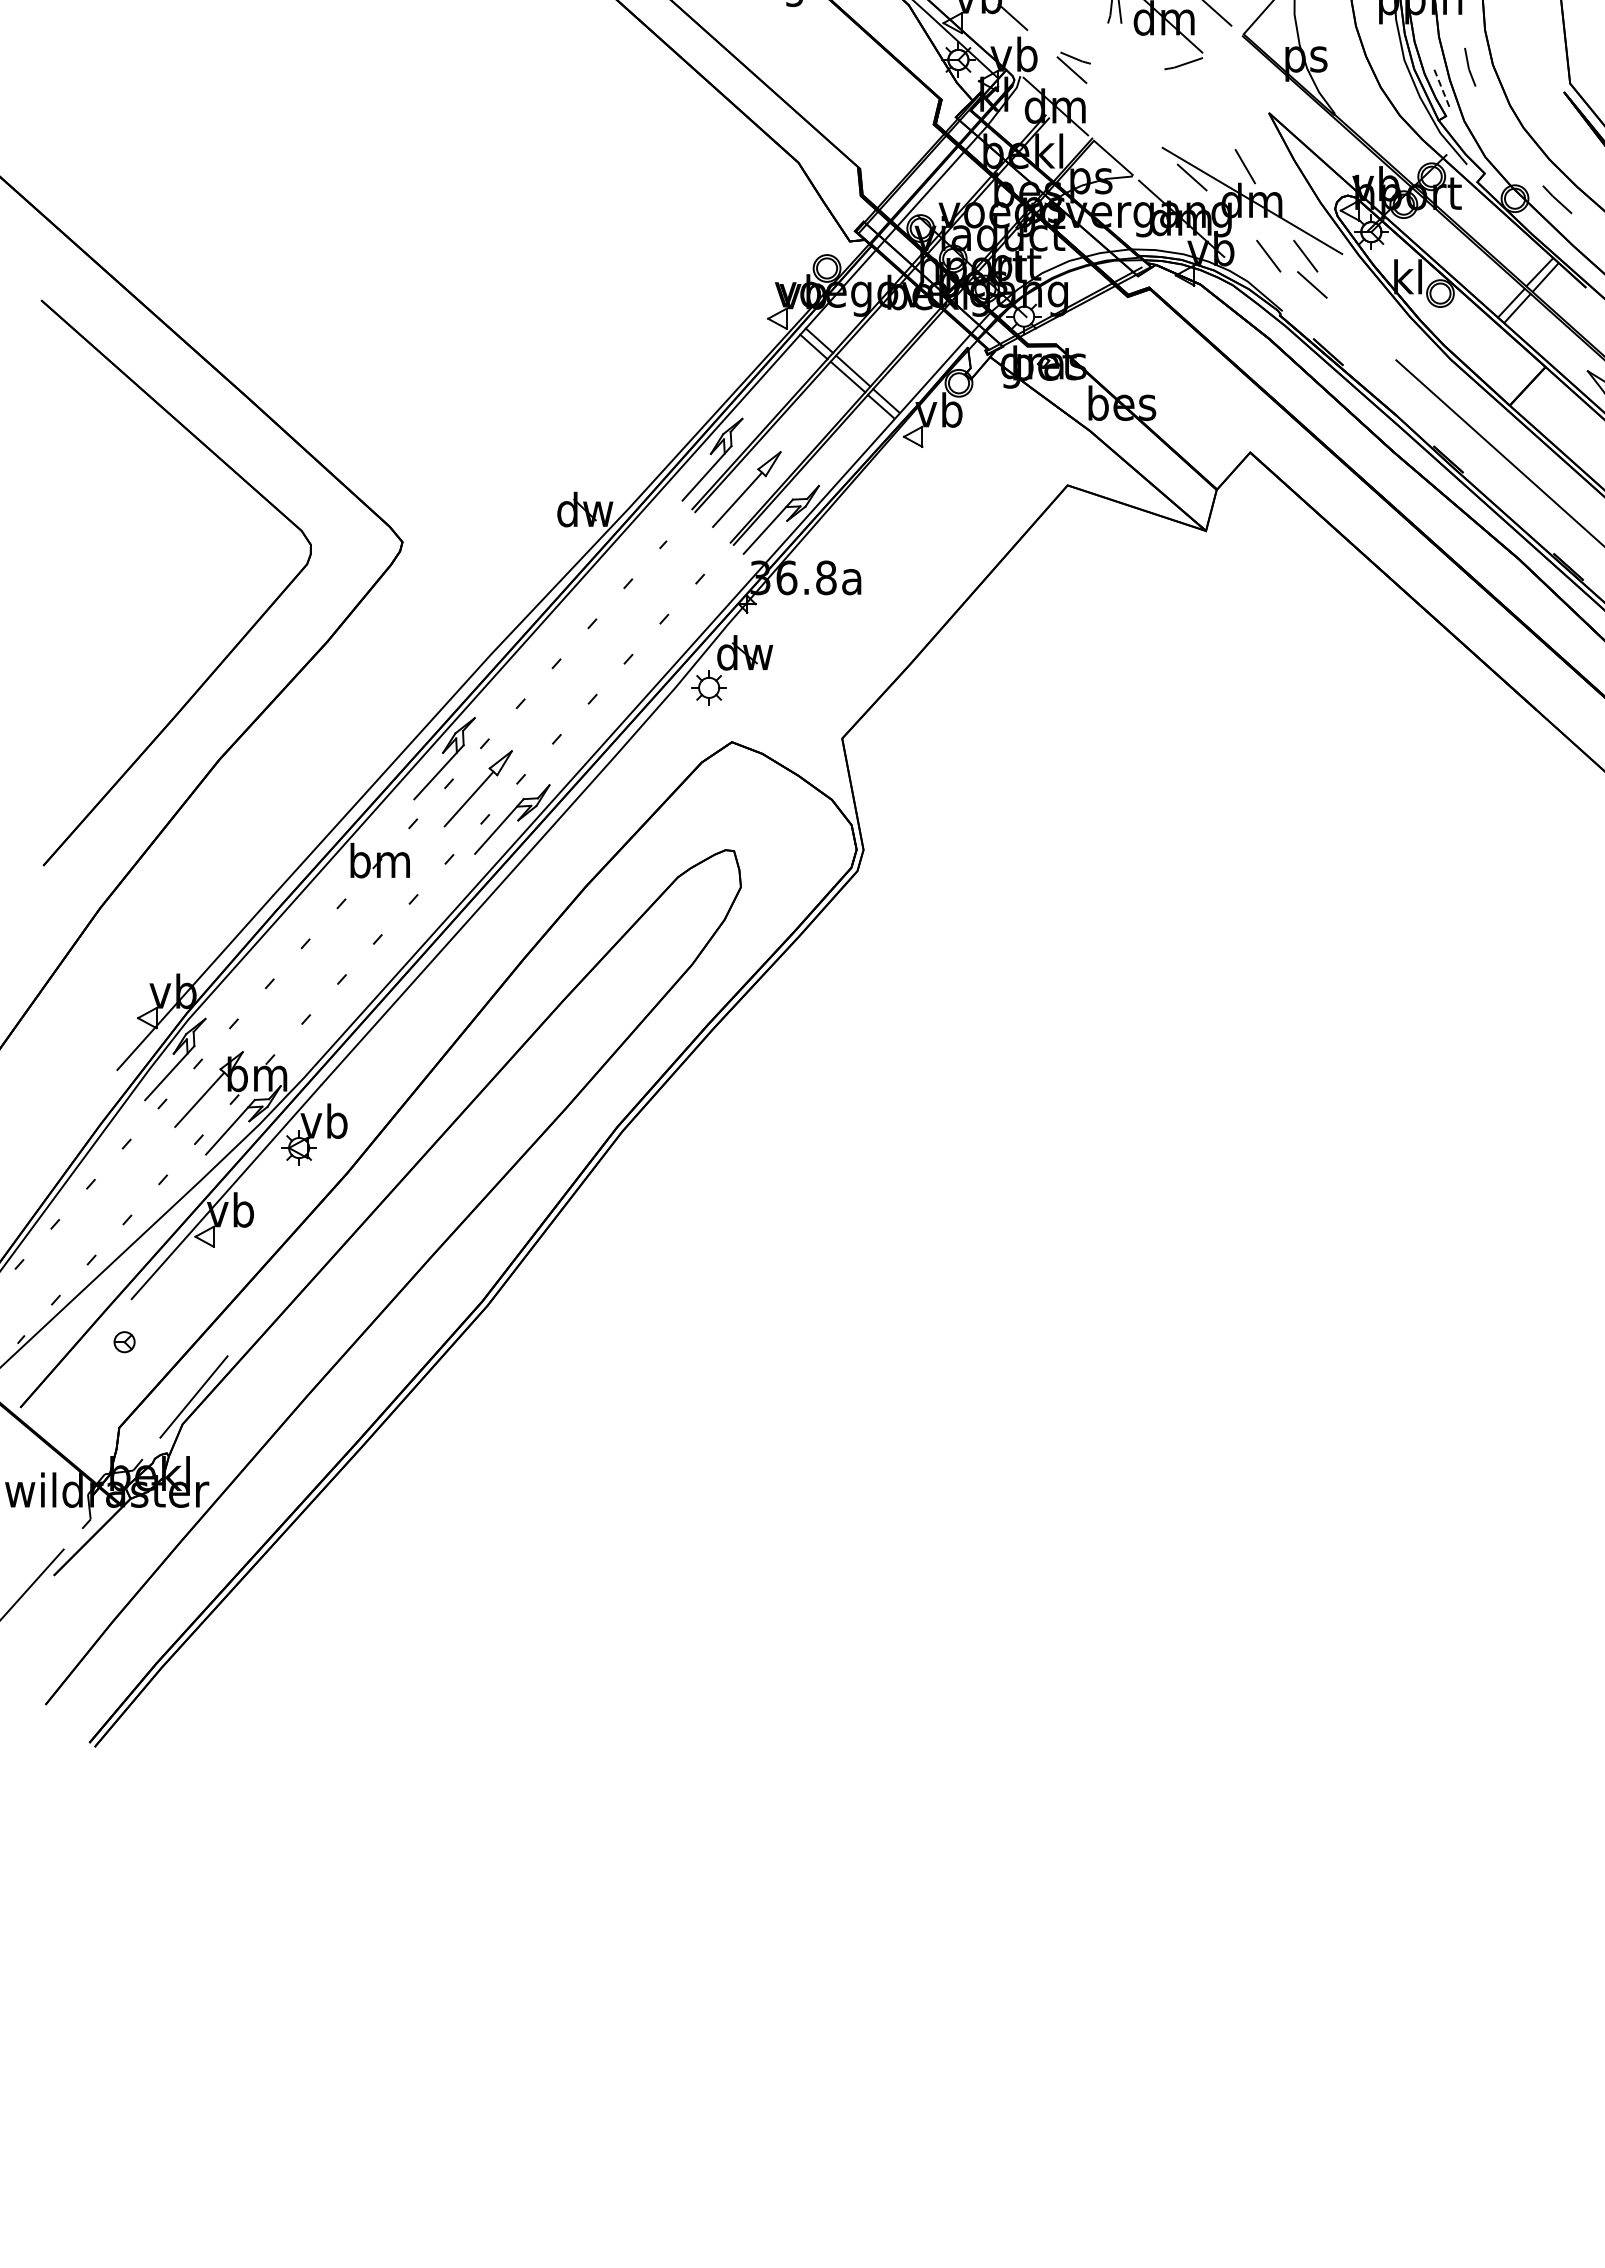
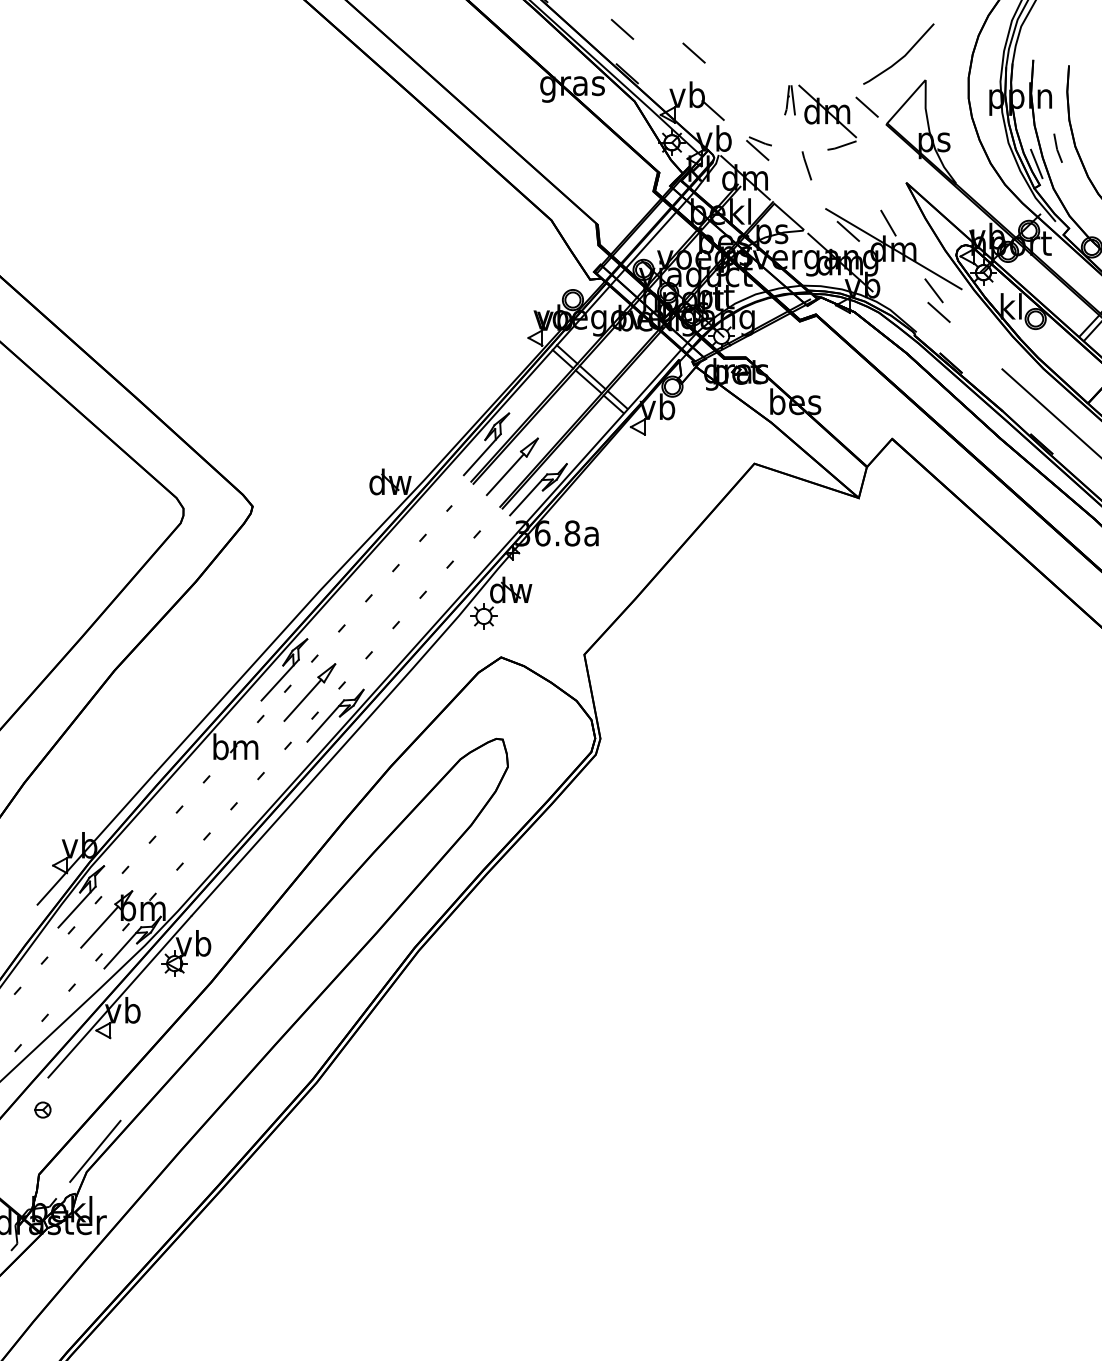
line: (1441, 87) -> (1036, 163), dashed -> solid
line: (1136, 90) -> (806, 165), added
line: (1268, 255) -> (905, 290), removed

